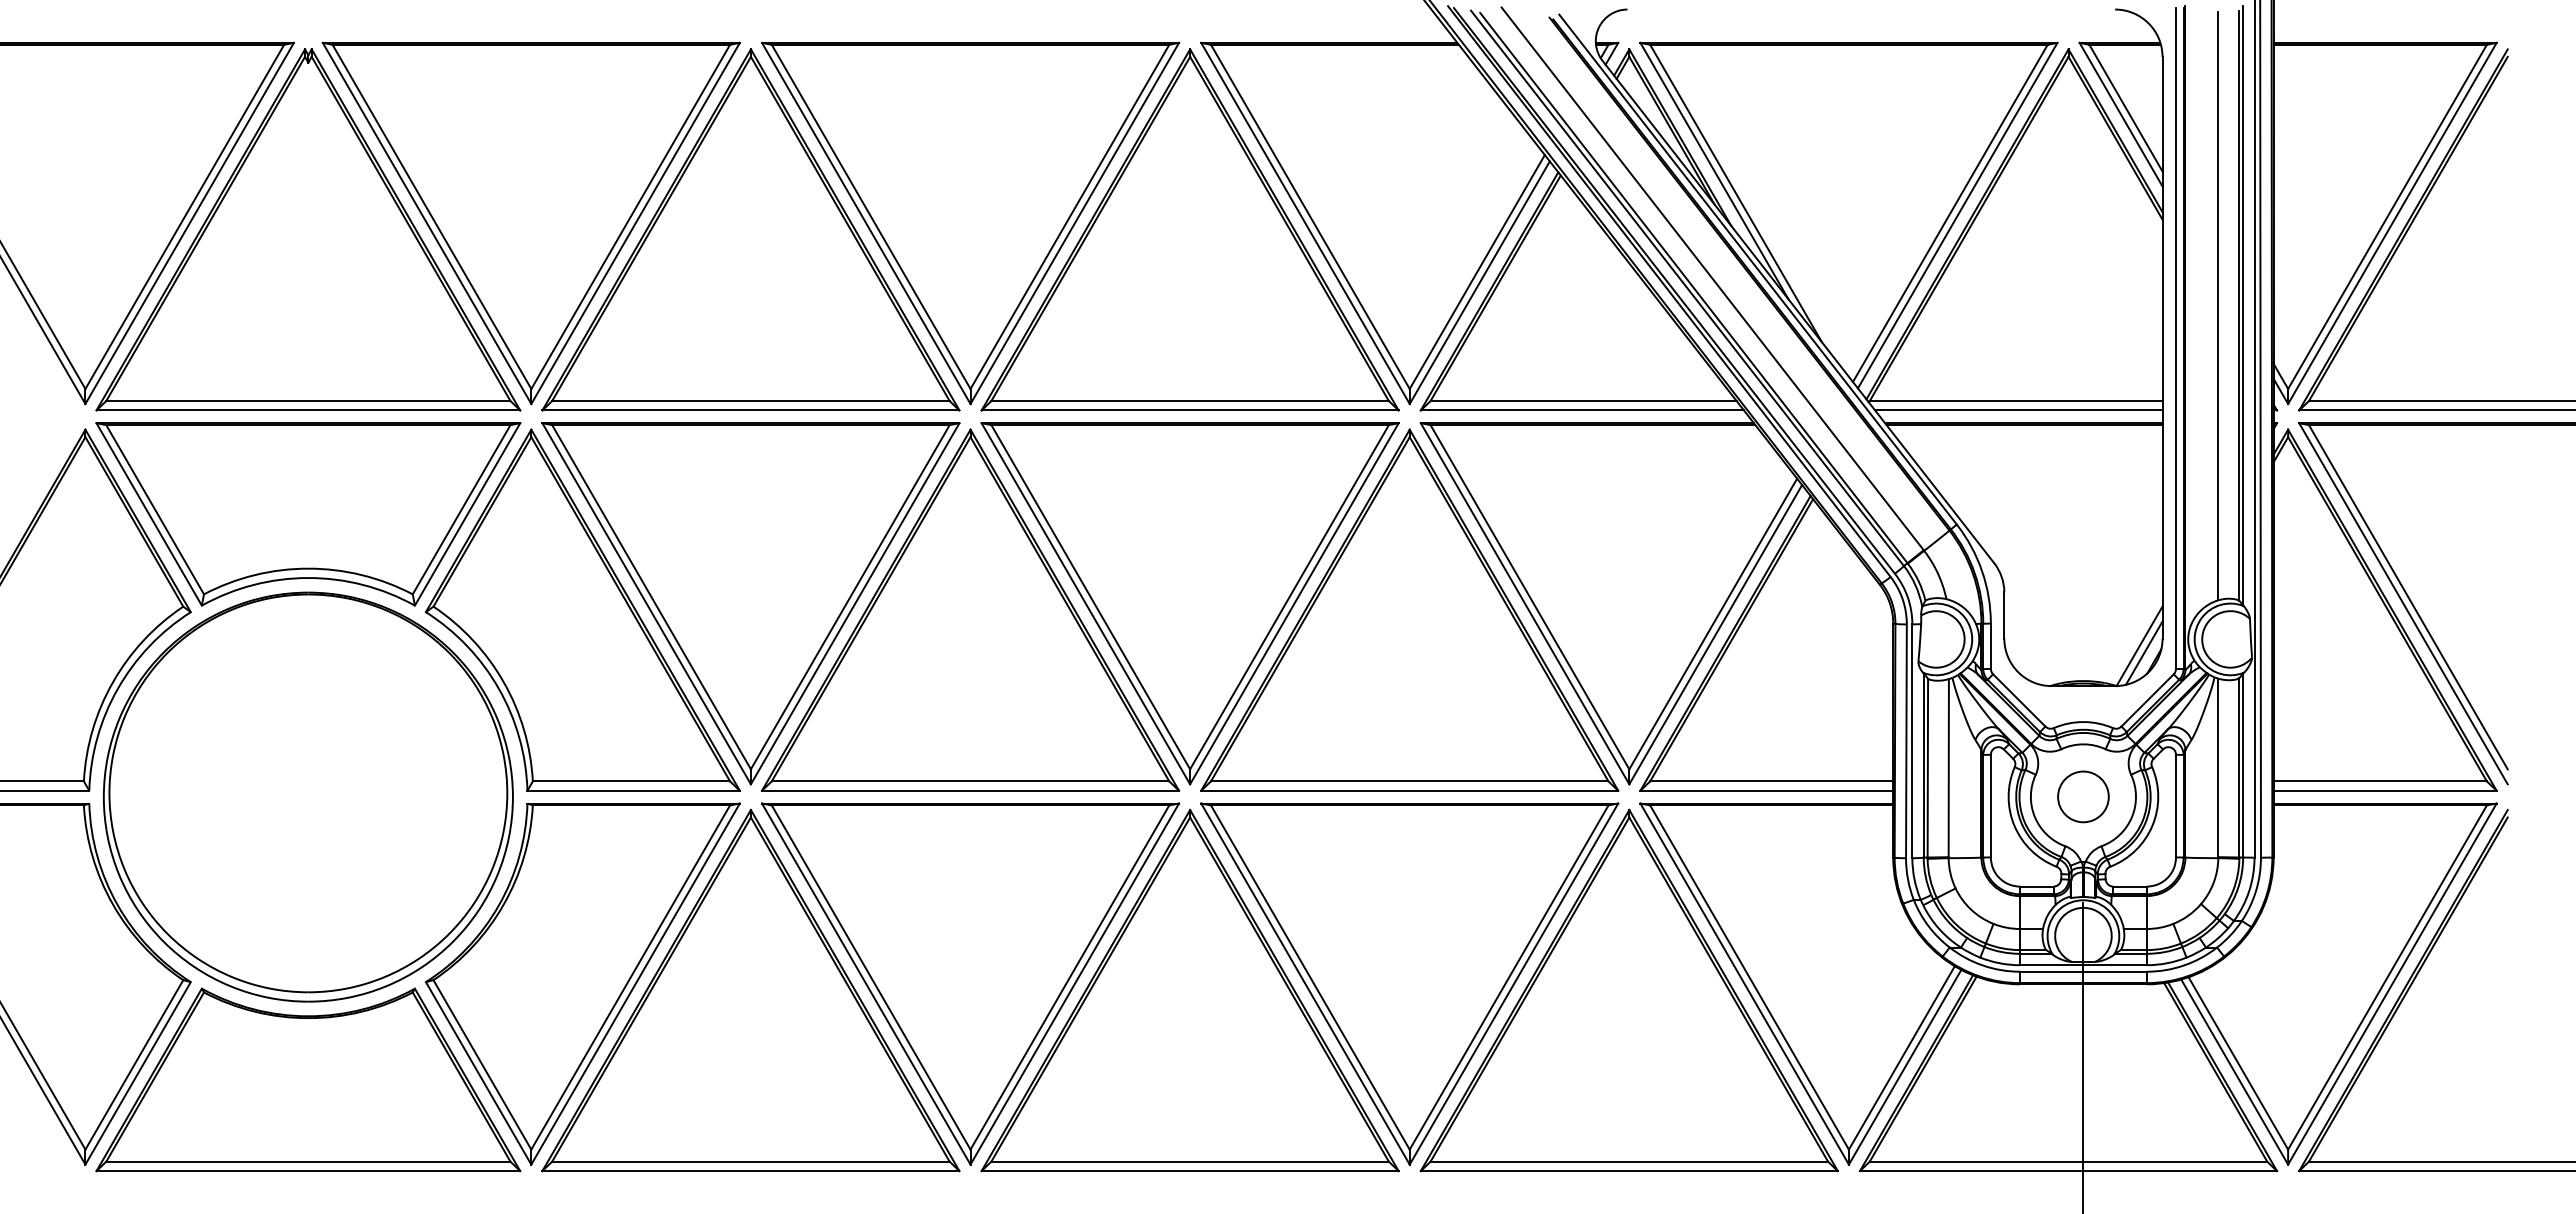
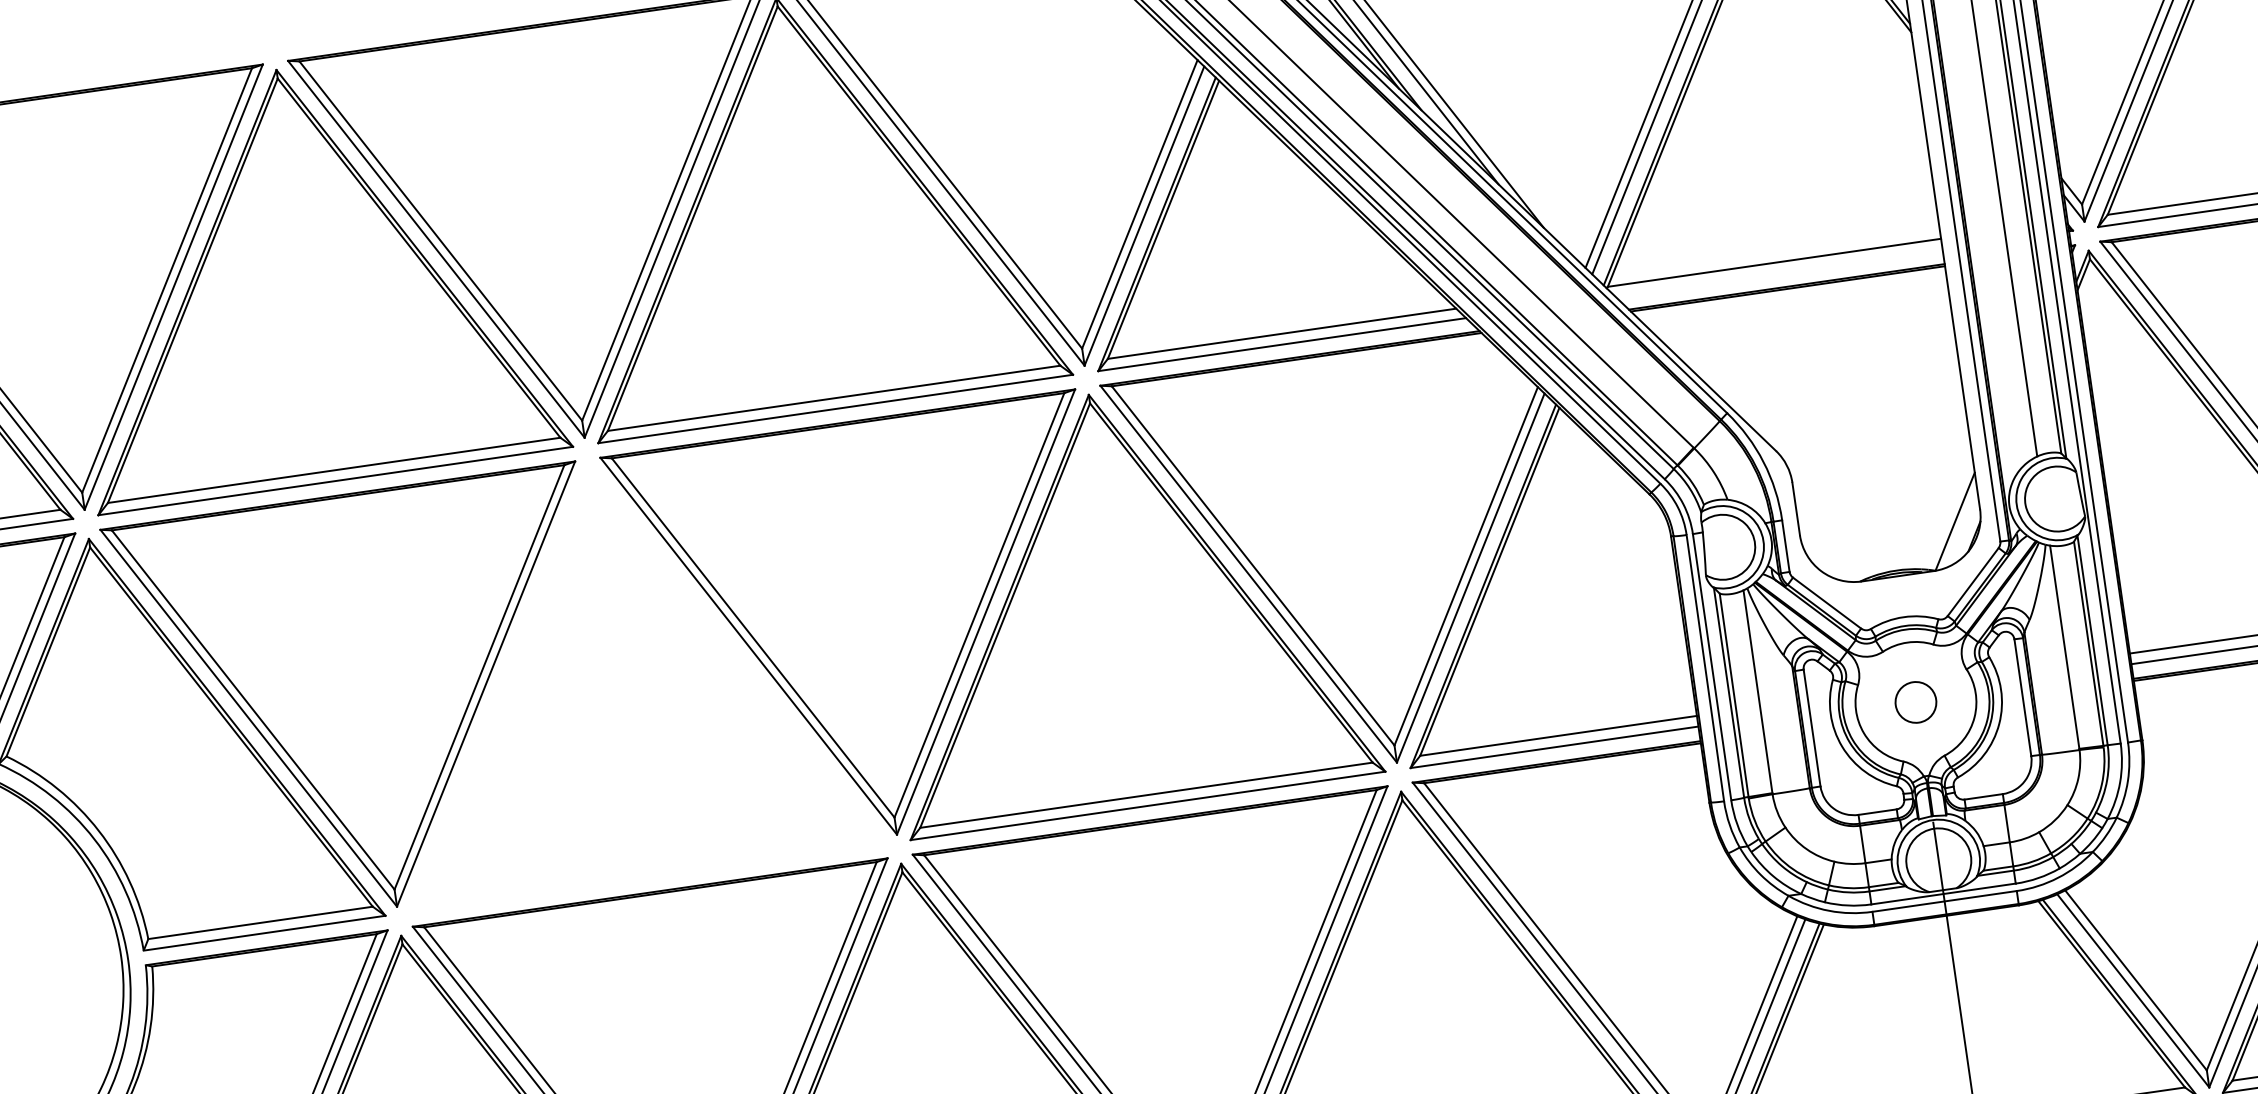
line: (2018, 410) -> (1778, 273), removed
part: (970, 609) -> (618, 671), removed
line: (2143, 652) -> (1960, 528), removed
circle: (2083, 796) -> (1915, 701), size x0.7

